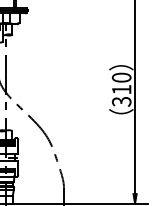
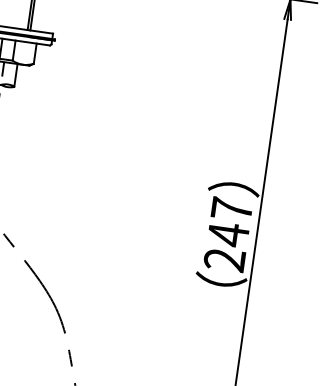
text: (121, 89) -> (228, 234), 310 -> 247

